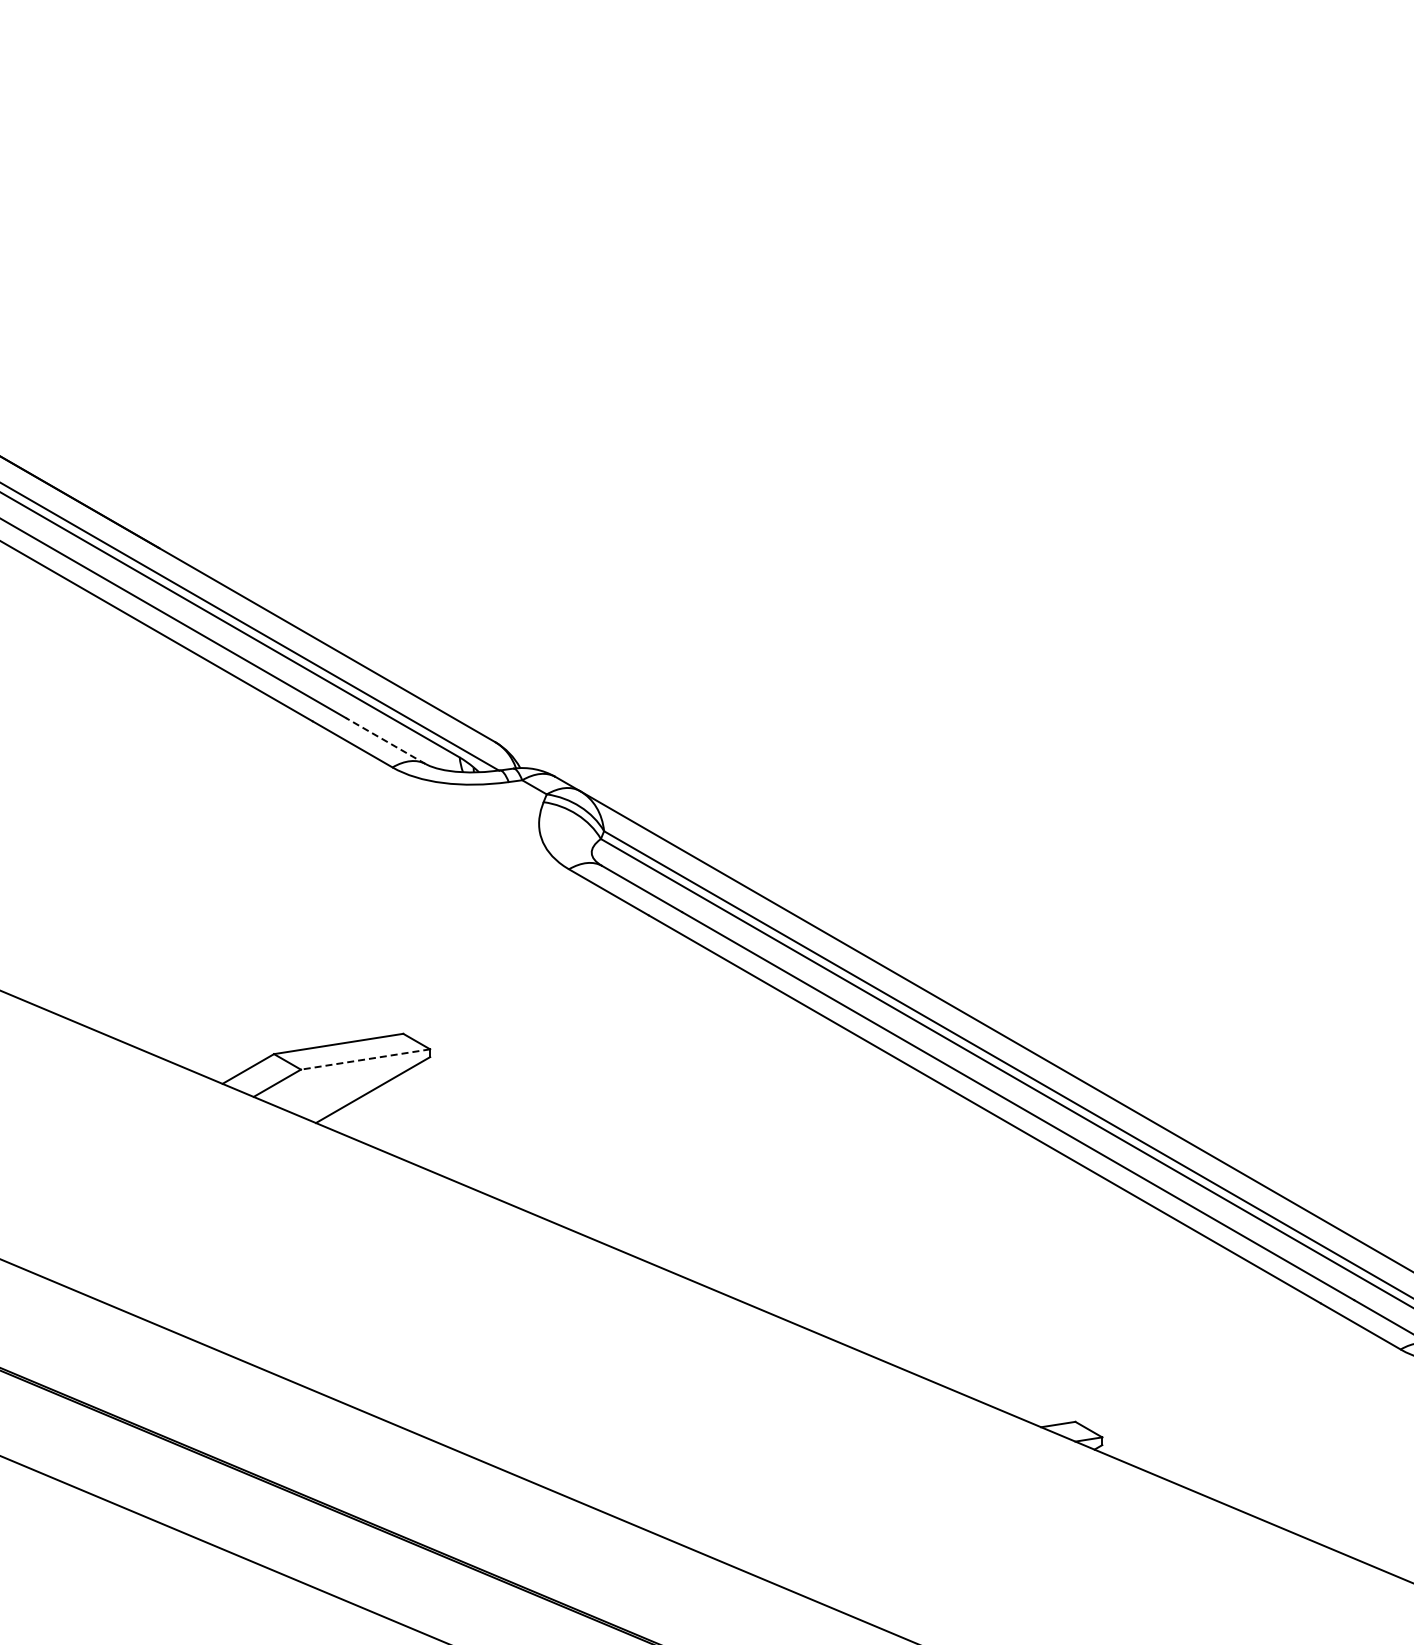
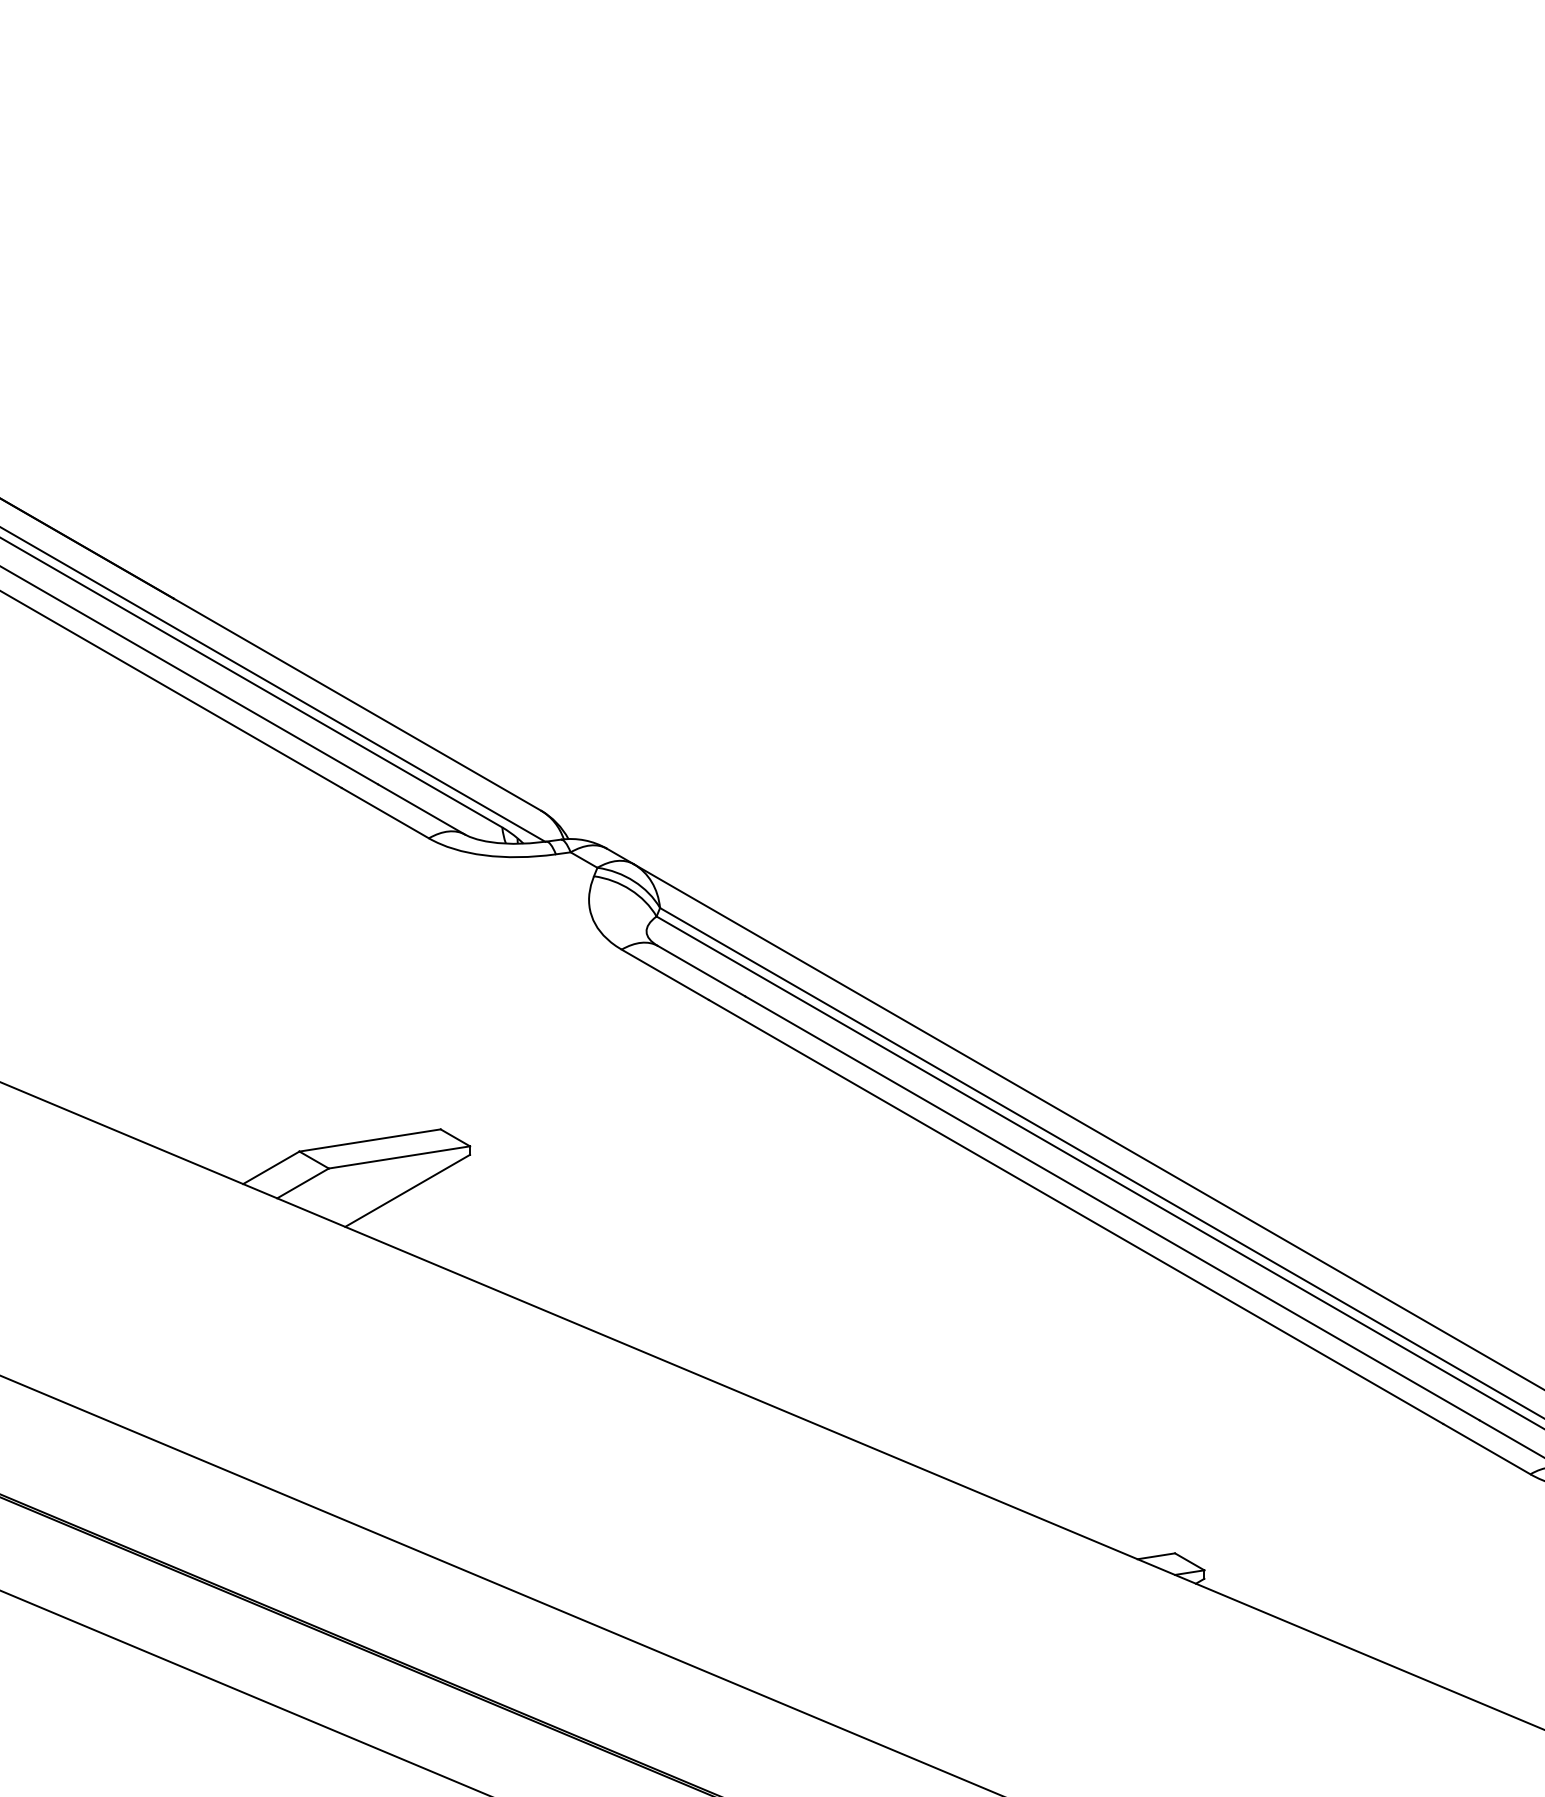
line: (385, 740) -> (421, 808), dashed -> solid
line: (365, 1059) -> (399, 1157), dashed -> solid

